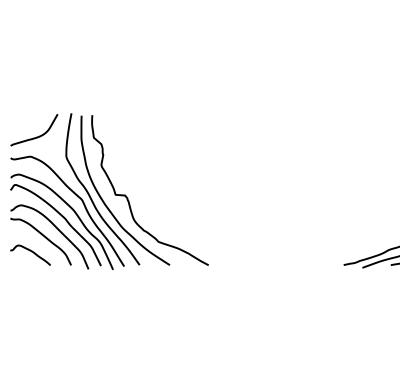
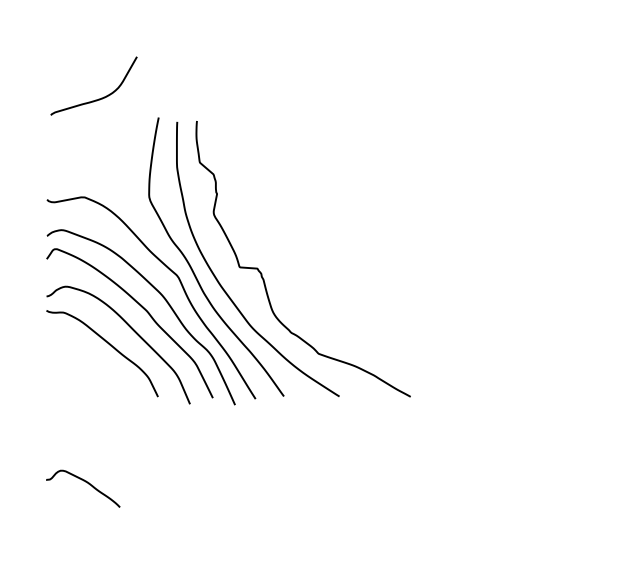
curve: (36, 136) -> (98, 97), moved
curve: (31, 252) -> (85, 483), moved

